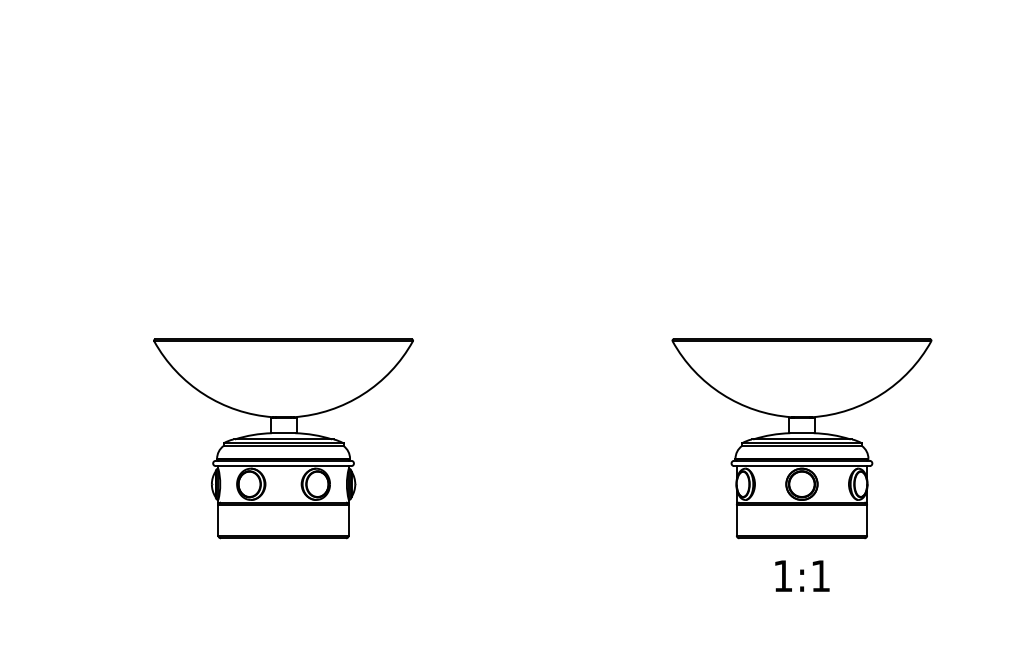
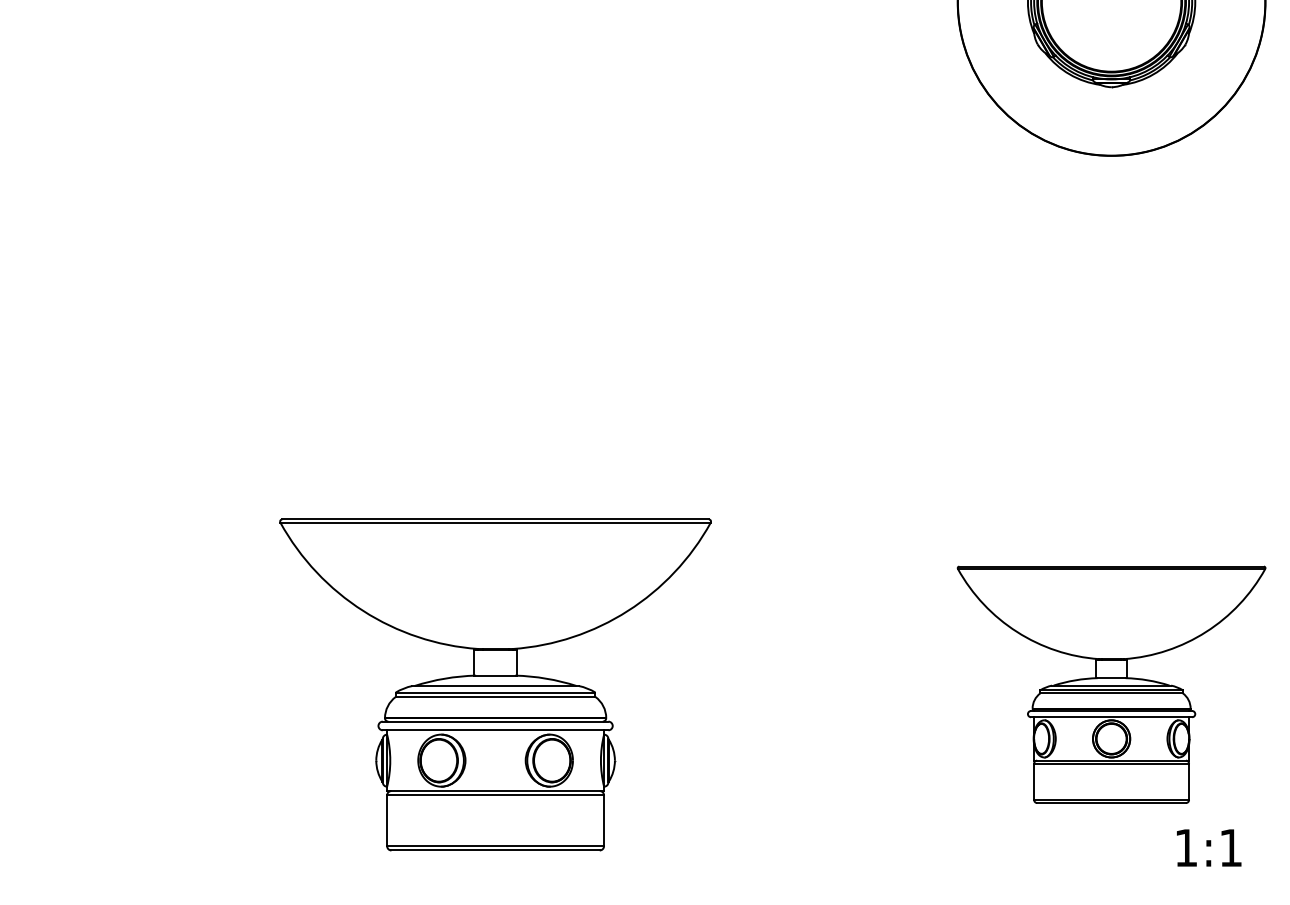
part: (283, 438) -> (495, 684), size x1.4
text: (802, 575) -> (1209, 847), moved

